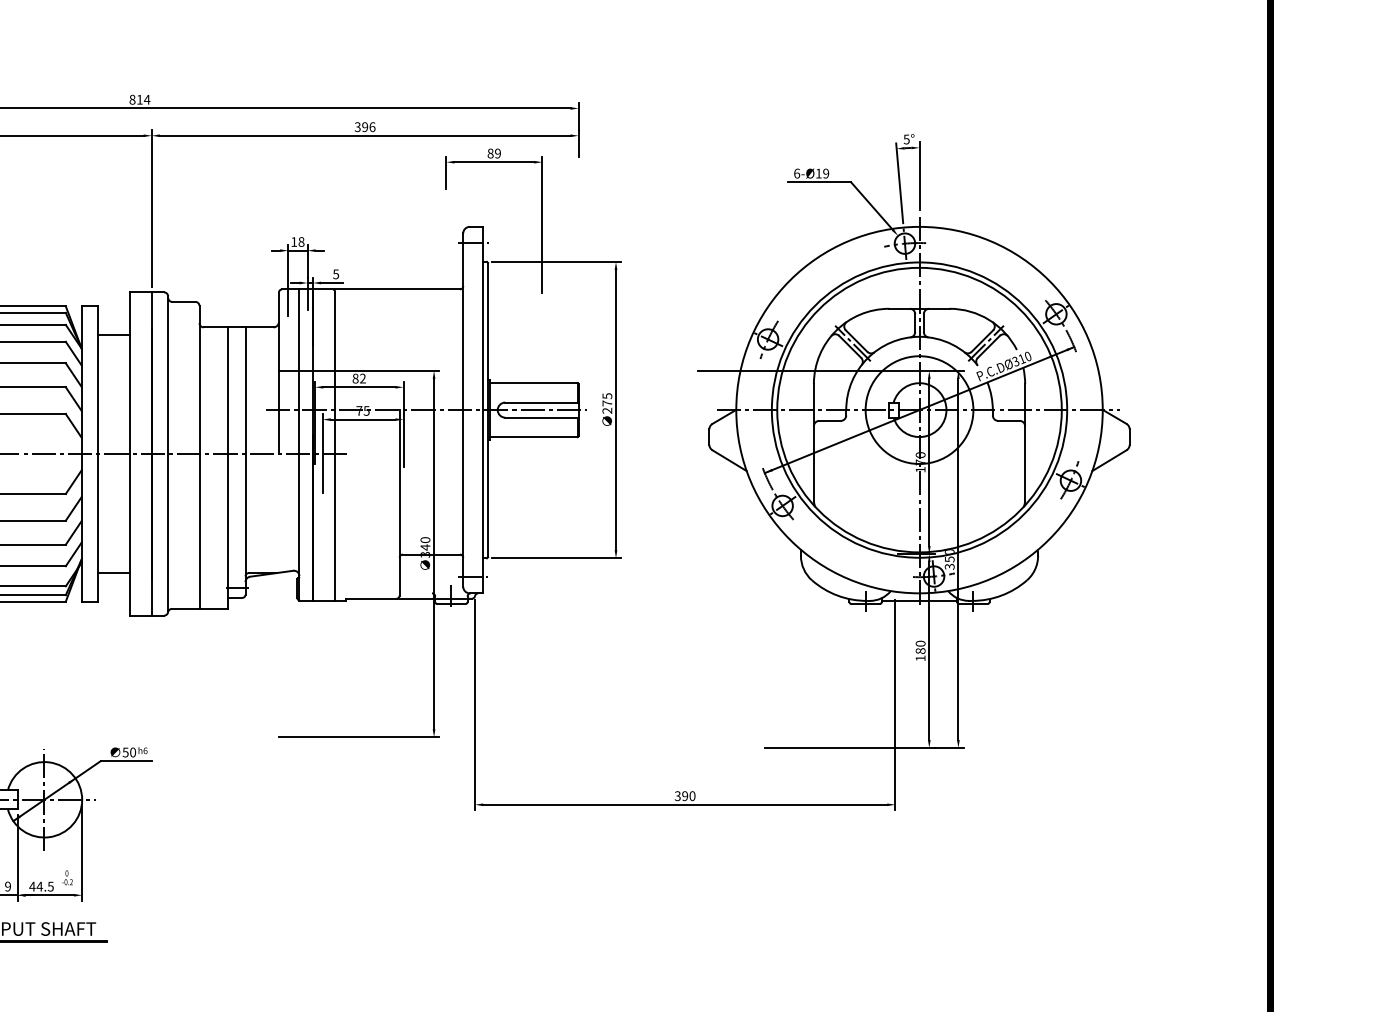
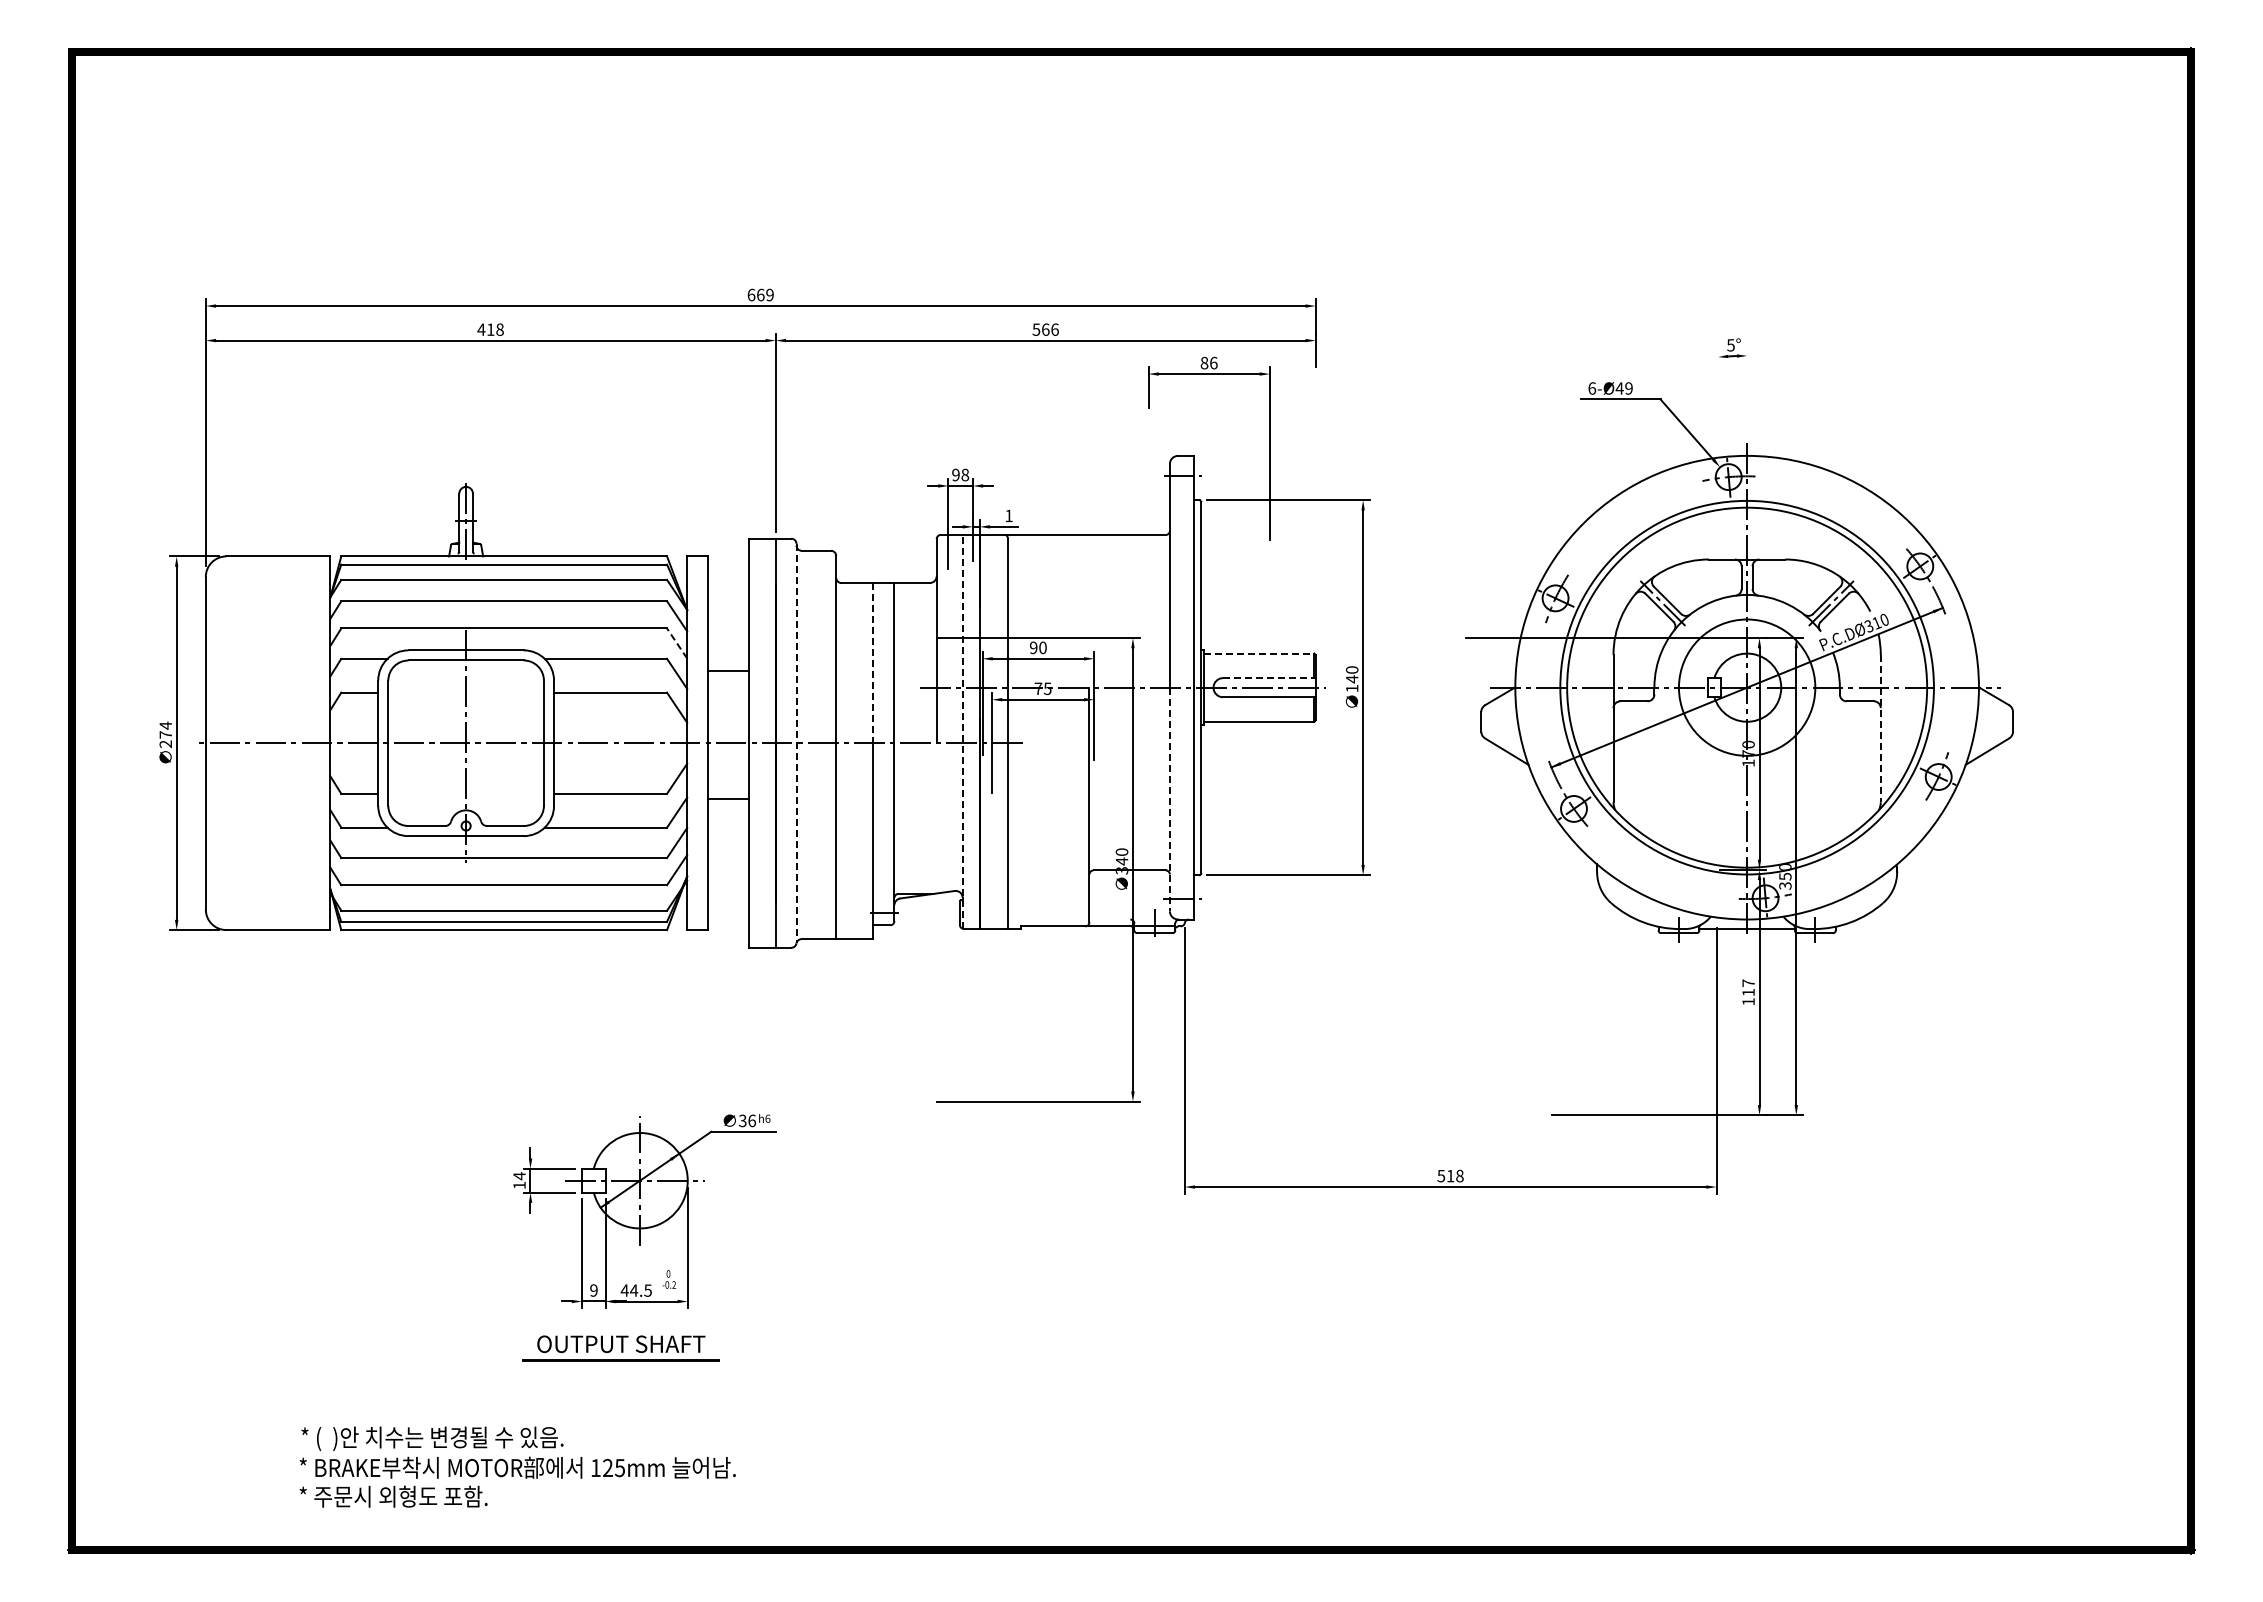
text: (139, 99) -> (760, 294), 814 -> 669
text: (361, 126) -> (1041, 329), 396 -> 566
text: (497, 153) -> (1213, 362), 89 -> 86
text: (818, 173) -> (1619, 388), 6-Ø19 -> 6-Ø49
line: (919, 176) -> (1747, 391), removed
line: (899, 183) -> (1721, 400), removed
text: (293, 241) -> (955, 474), 18 -> 98
text: (335, 274) -> (1008, 515), 5 -> 1
line: (113, 335) -> (727, 671), moved
line: (73, 375) -> (676, 643), solid -> dashed
text: (358, 378) -> (1037, 647), 82 -> 90
line: (534, 383) -> (1259, 653), solid -> dashed
line: (228, 390) -> (872, 663), solid -> dashed
line: (541, 402) -> (1269, 678), solid -> dashed
text: (607, 403) -> (1352, 679), 275 -> 140
line: (1024, 442) -> (1880, 728), solid -> dashed
line: (299, 444) -> (962, 731), solid -> dashed
line: (168, 454) -> (796, 743), solid -> dashed
line: (462, 498) -> (1169, 799), solid -> dashed
line: (113, 572) -> (727, 799), moved
text: (920, 647) -> (1748, 987), 180 -> 117
text: (129, 752) -> (747, 1120), 50 -> 36
text: (685, 795) -> (1450, 1175), 390 -> 518

